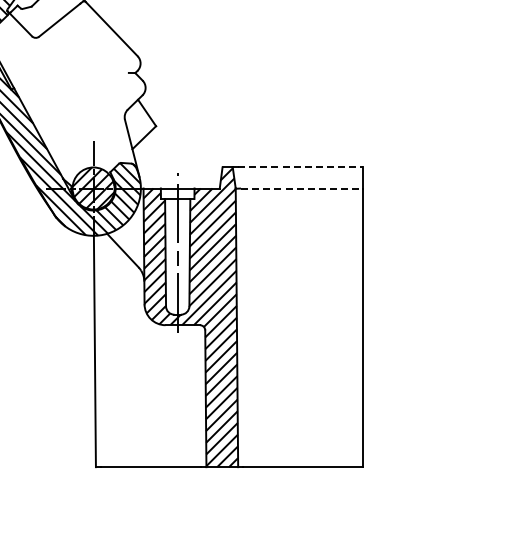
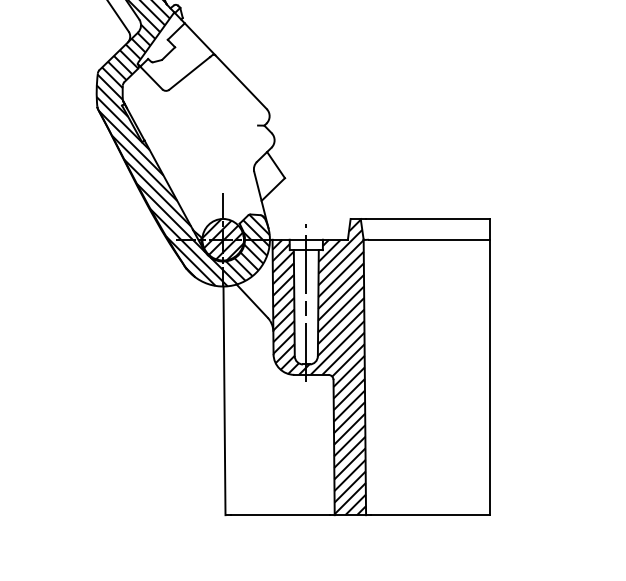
line: (301, 166) -> (428, 218), dashed -> solid
line: (302, 188) -> (429, 239), dashed -> solid

